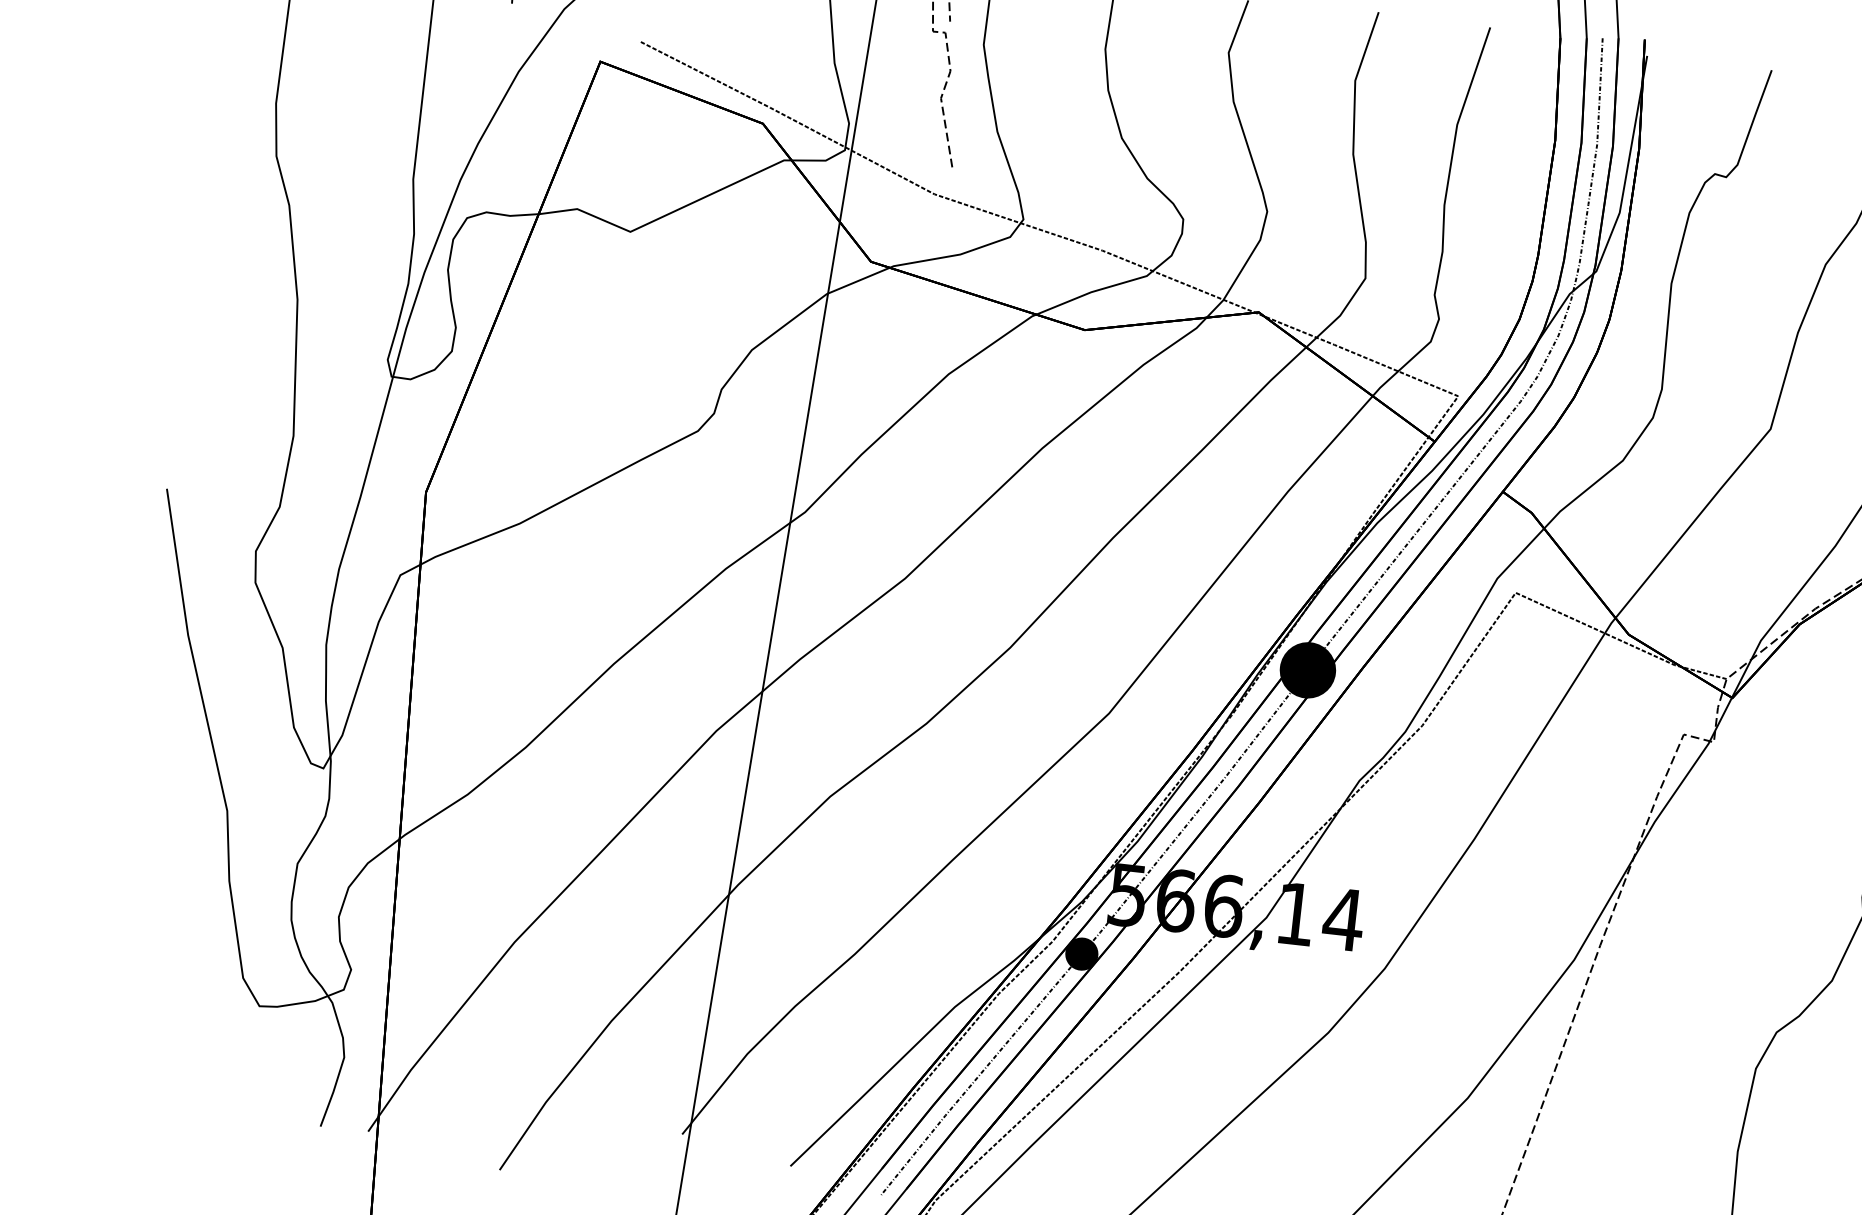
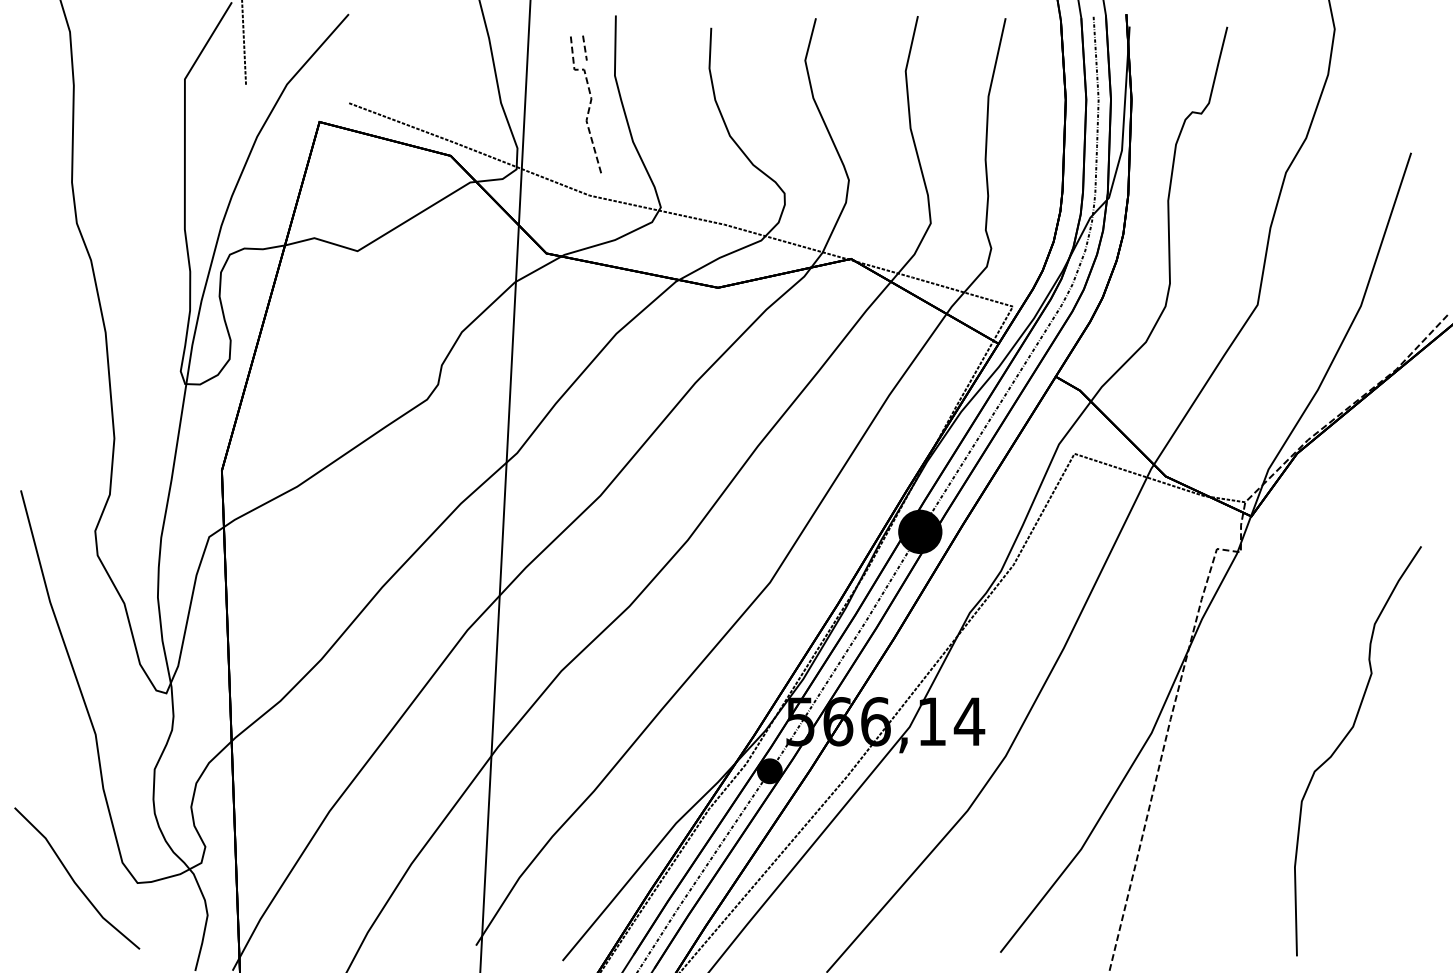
line: (179, 993) -> (74, 880), added

